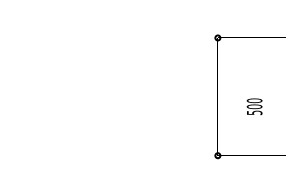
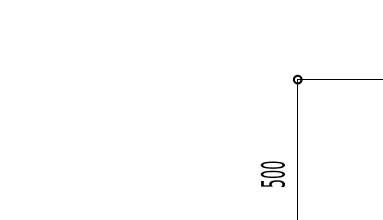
text: (254, 106) -> (272, 173), moved

